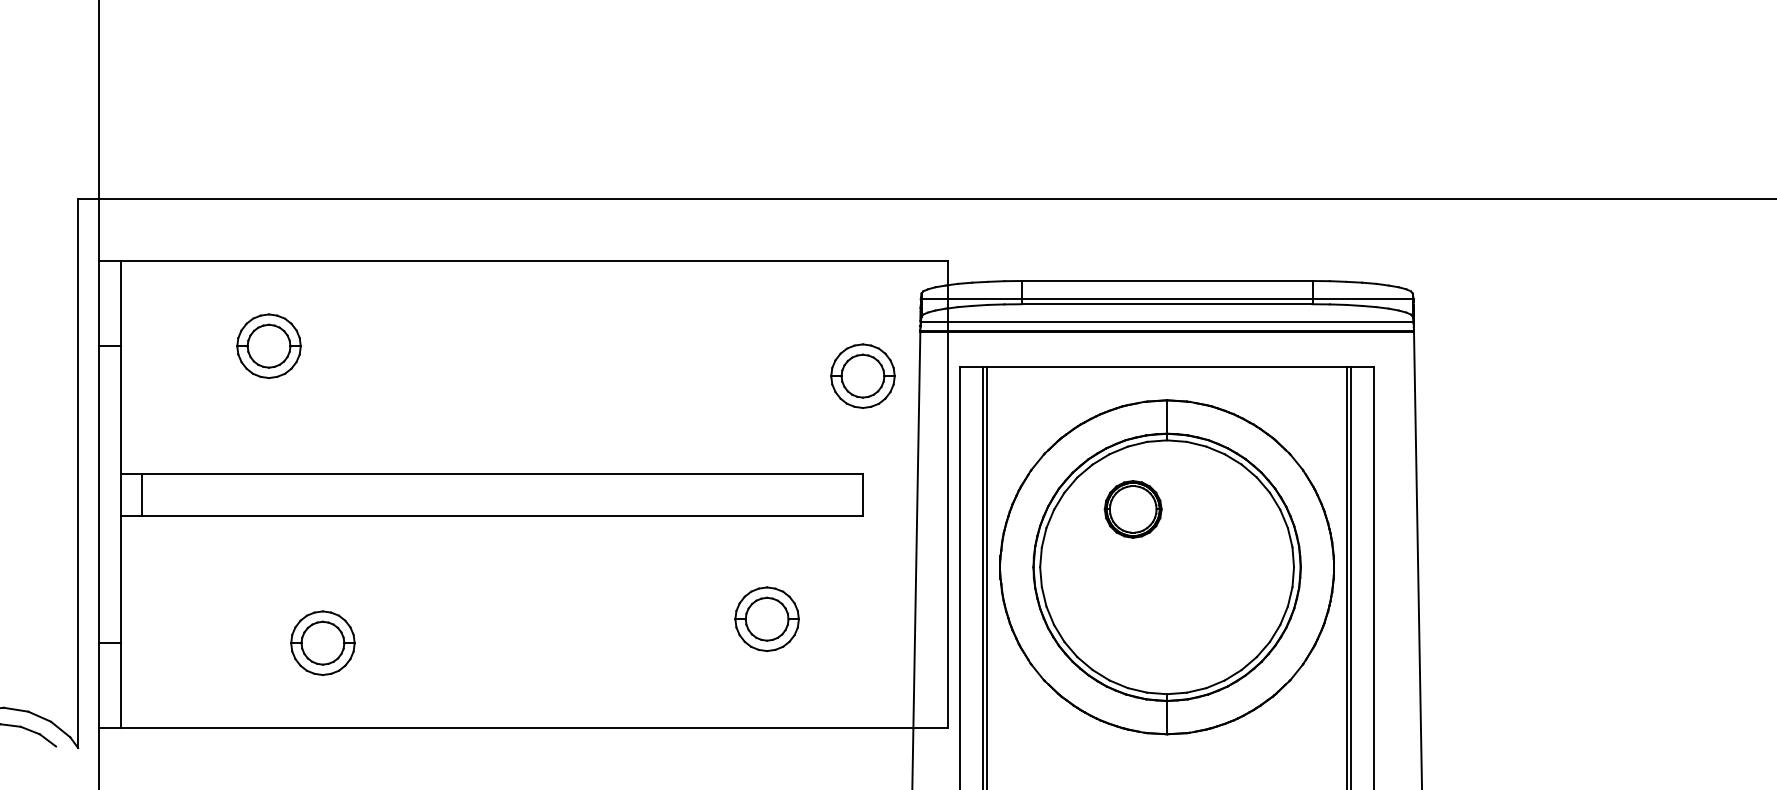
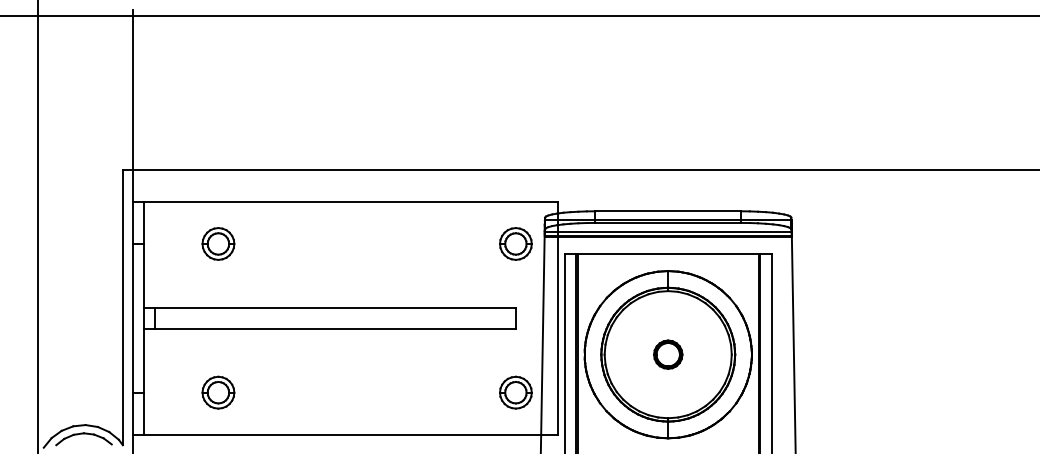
part: (862, 375) -> (515, 243), moved
part: (1133, 509) -> (668, 354), moved
part: (766, 618) -> (515, 392), moved
part: (323, 642) -> (218, 392), moved

